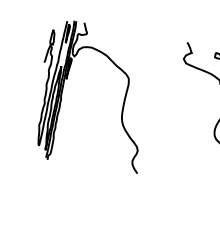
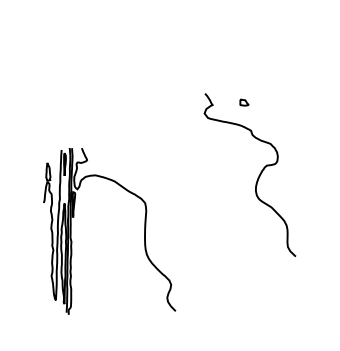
part: (123, 102) -> (144, 231), moved

